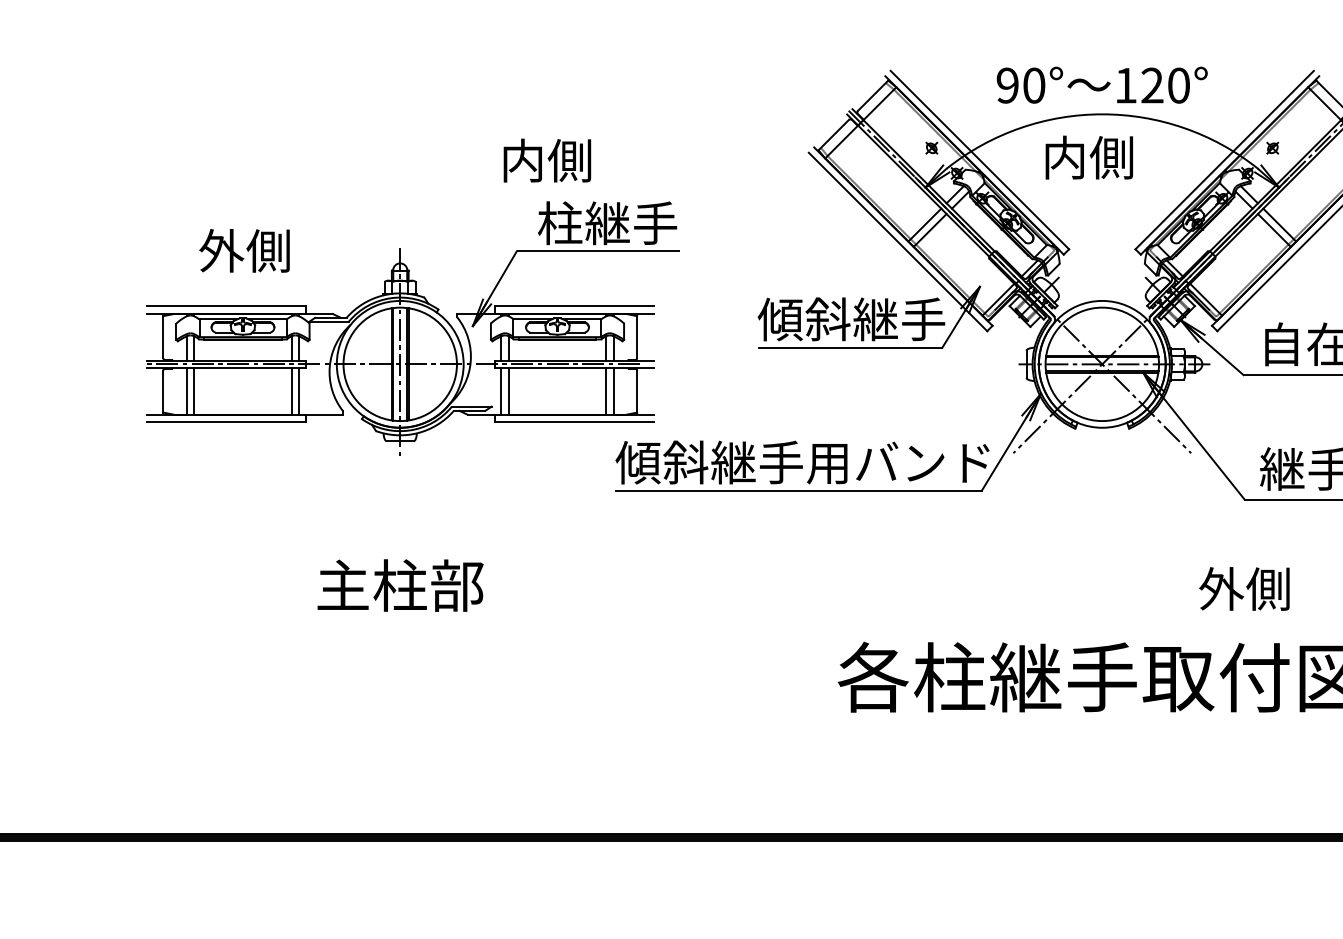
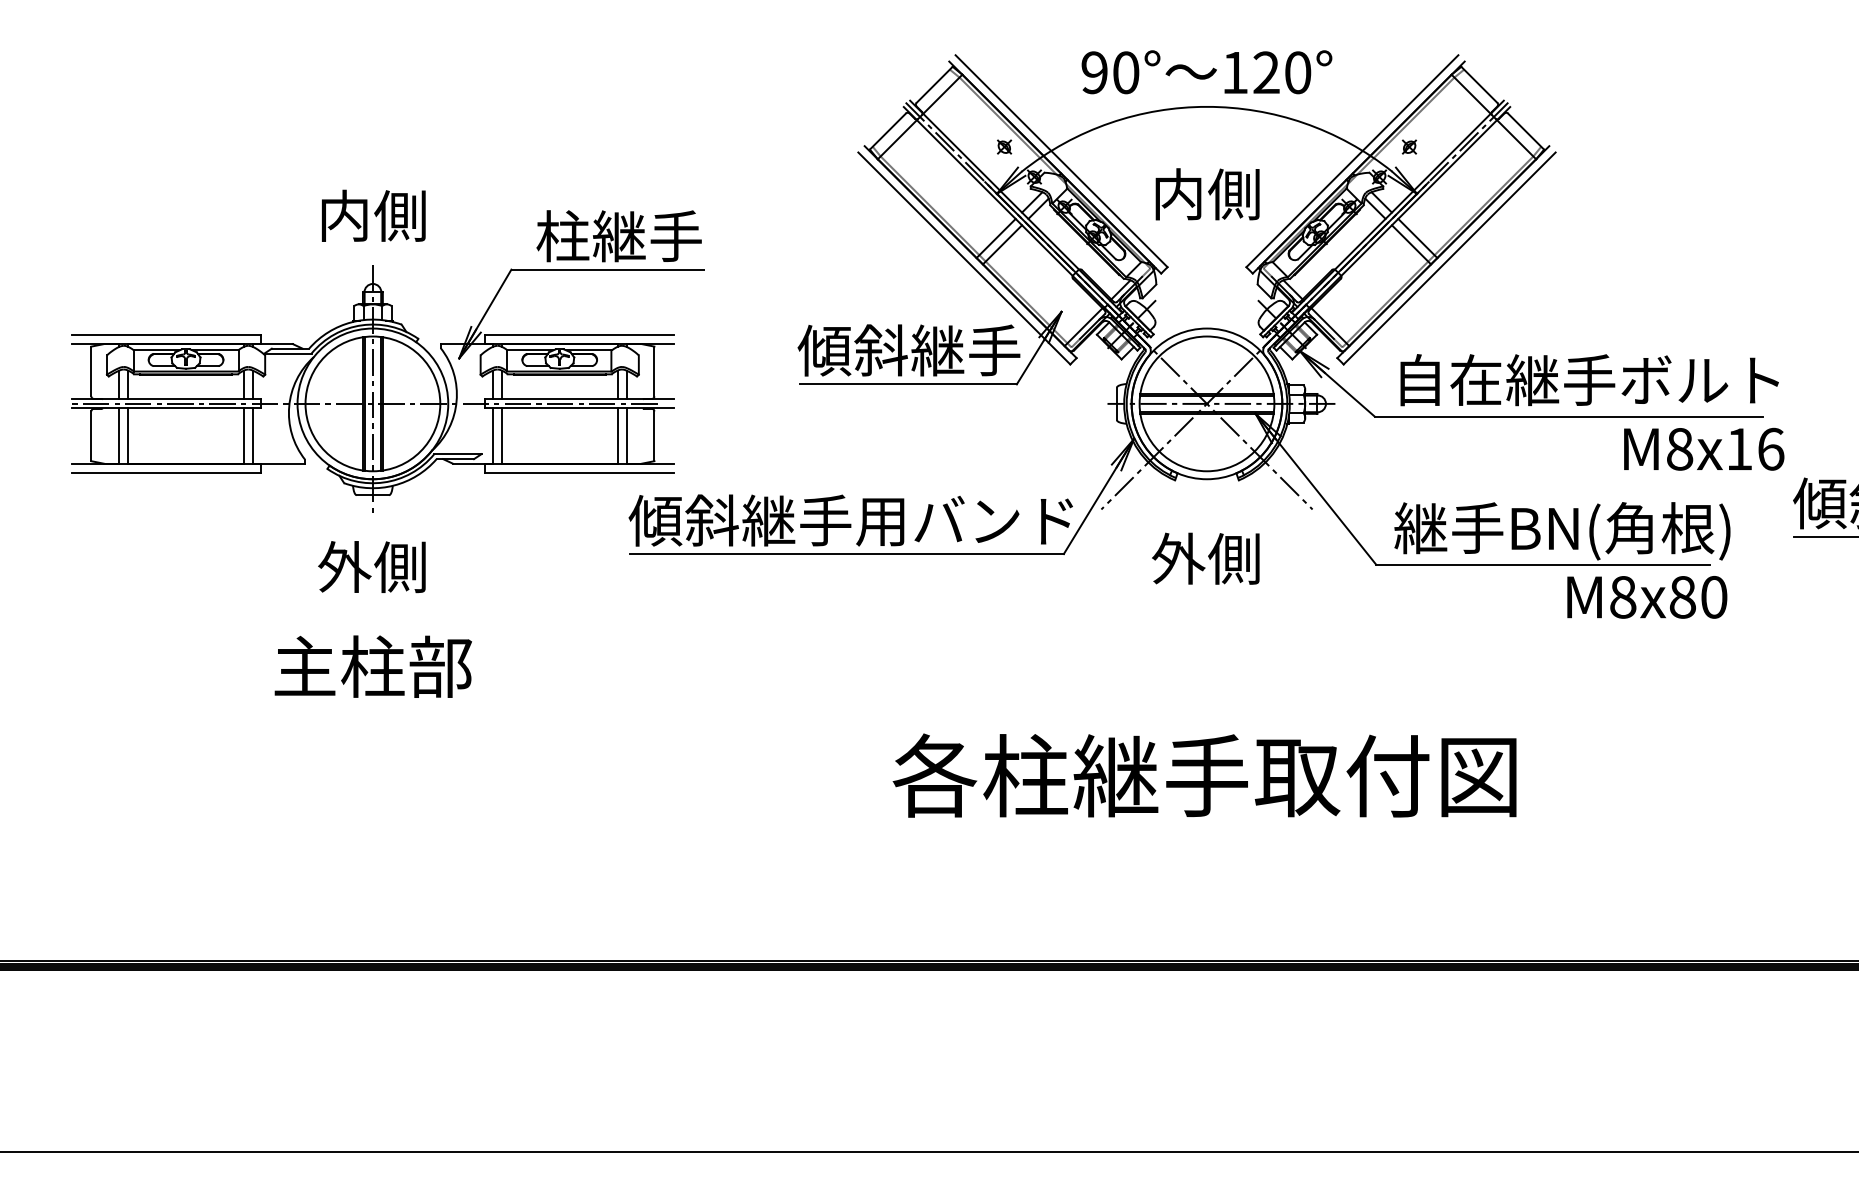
text: (1089, 157) -> (1207, 194), moved
text: (547, 160) -> (373, 215), moved
text: (244, 251) -> (371, 567), moved
text: (1244, 588) -> (1205, 558), moved

